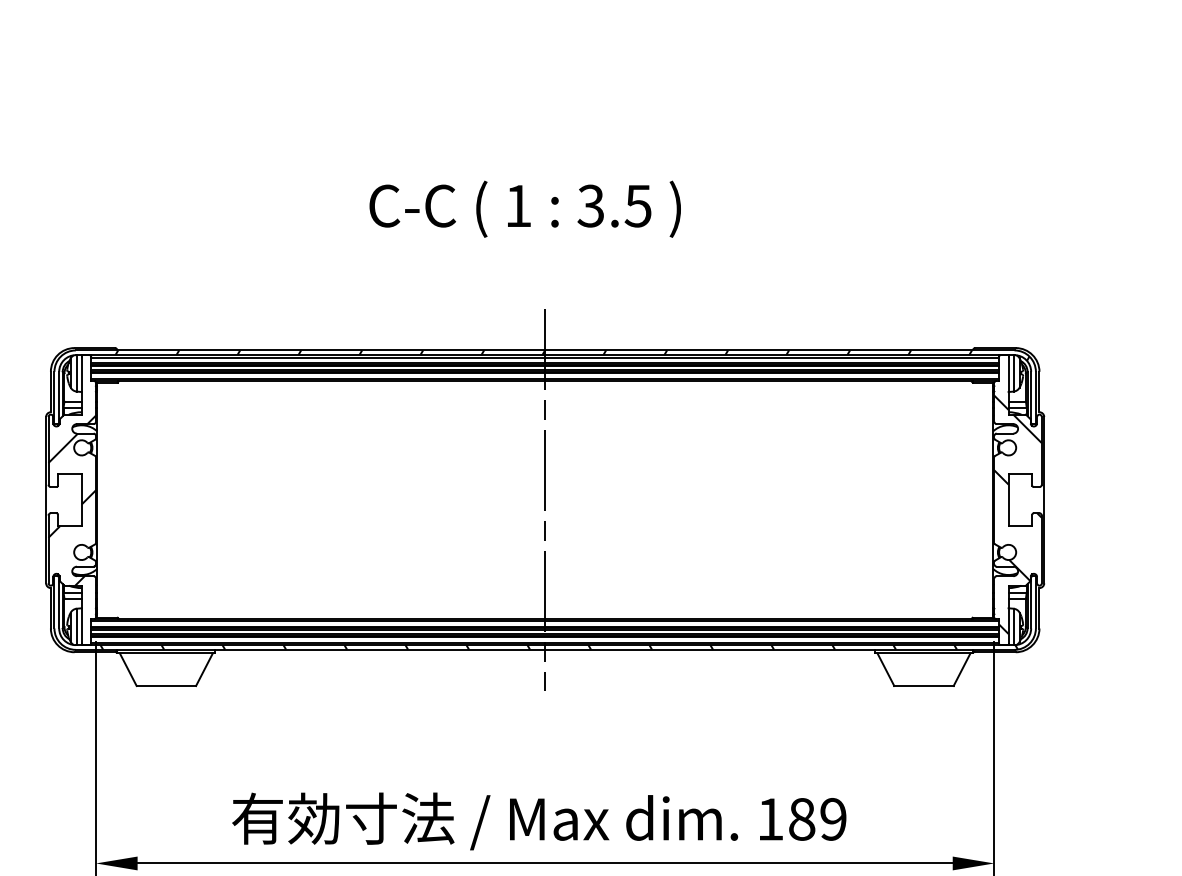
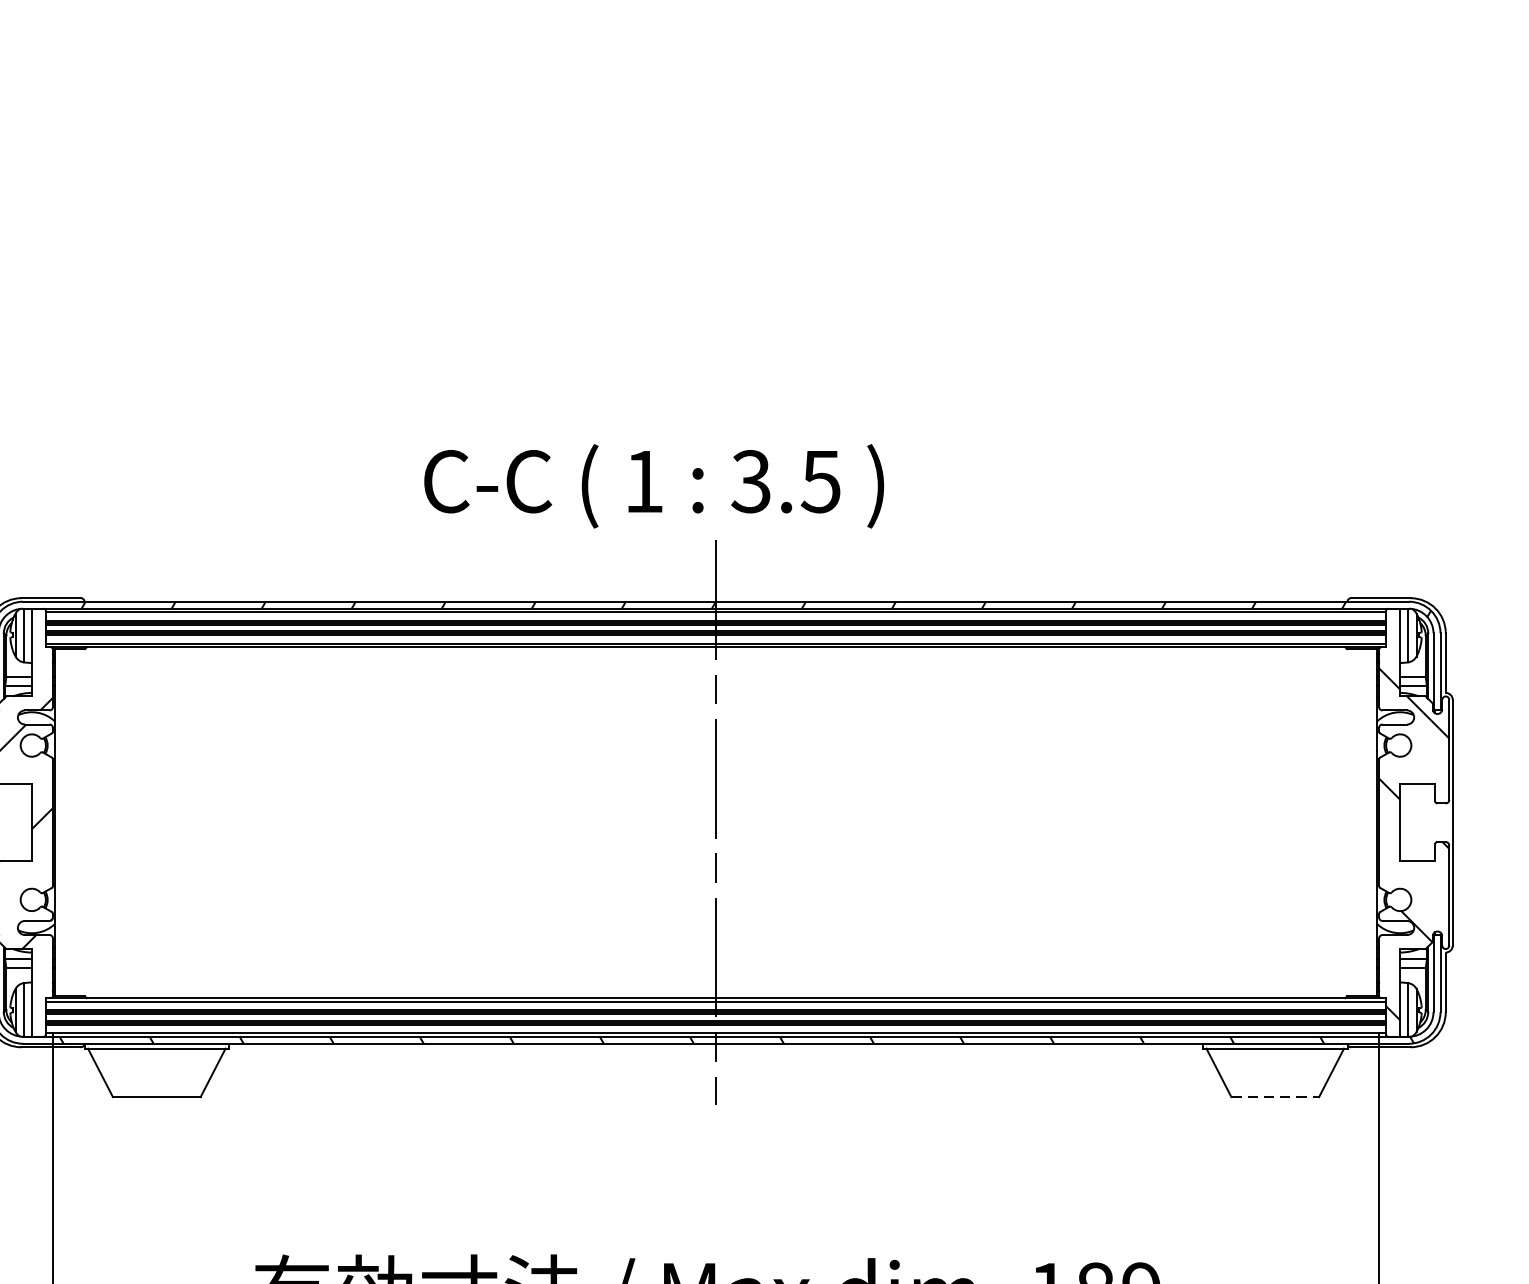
text: (524, 208) -> (653, 485), moved
line: (923, 686) -> (1274, 1097), solid -> dashed

